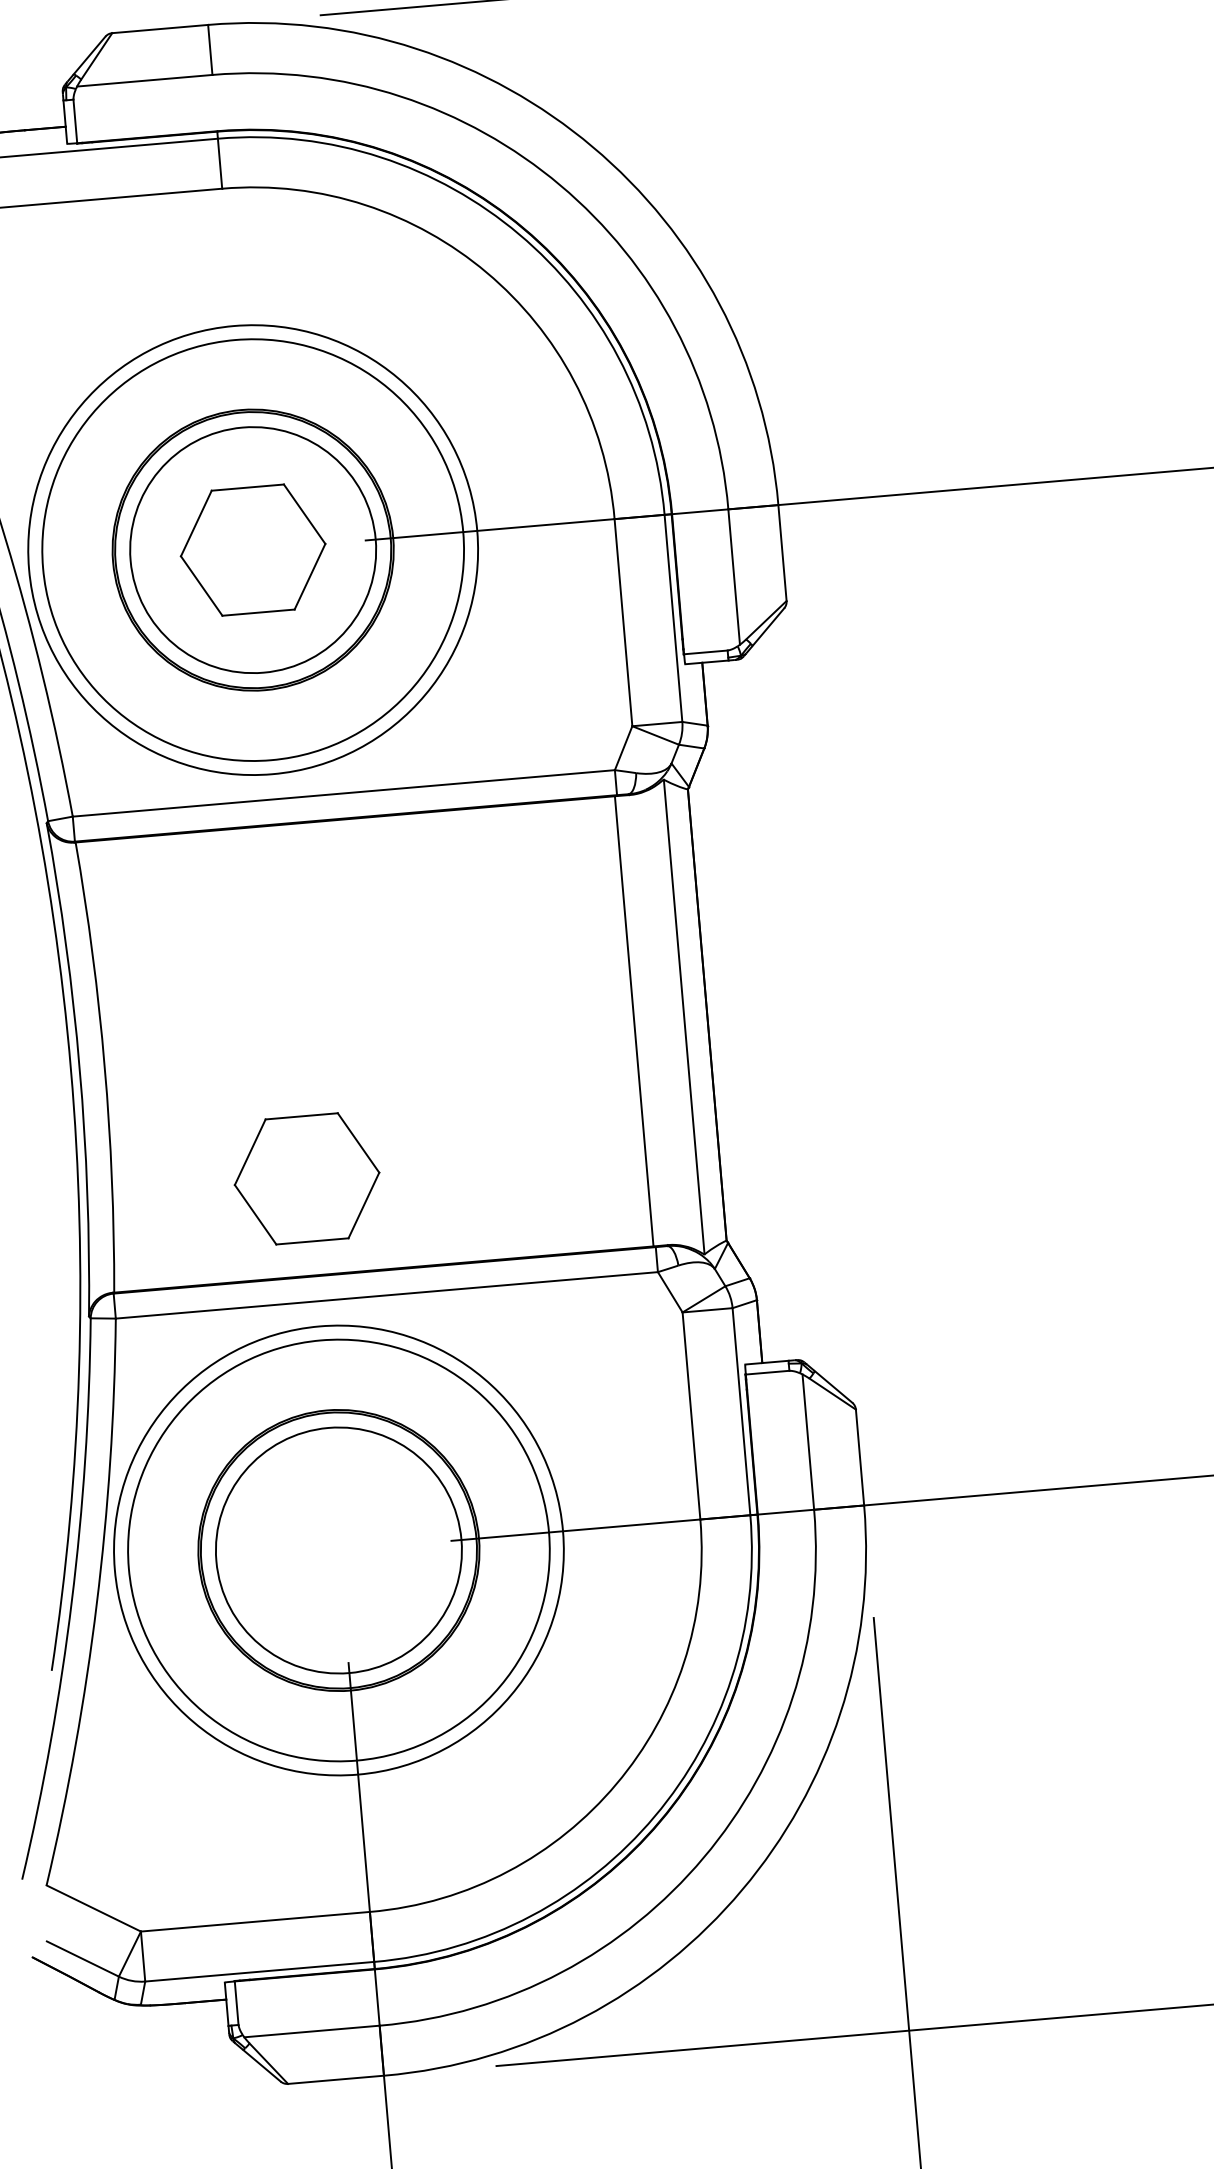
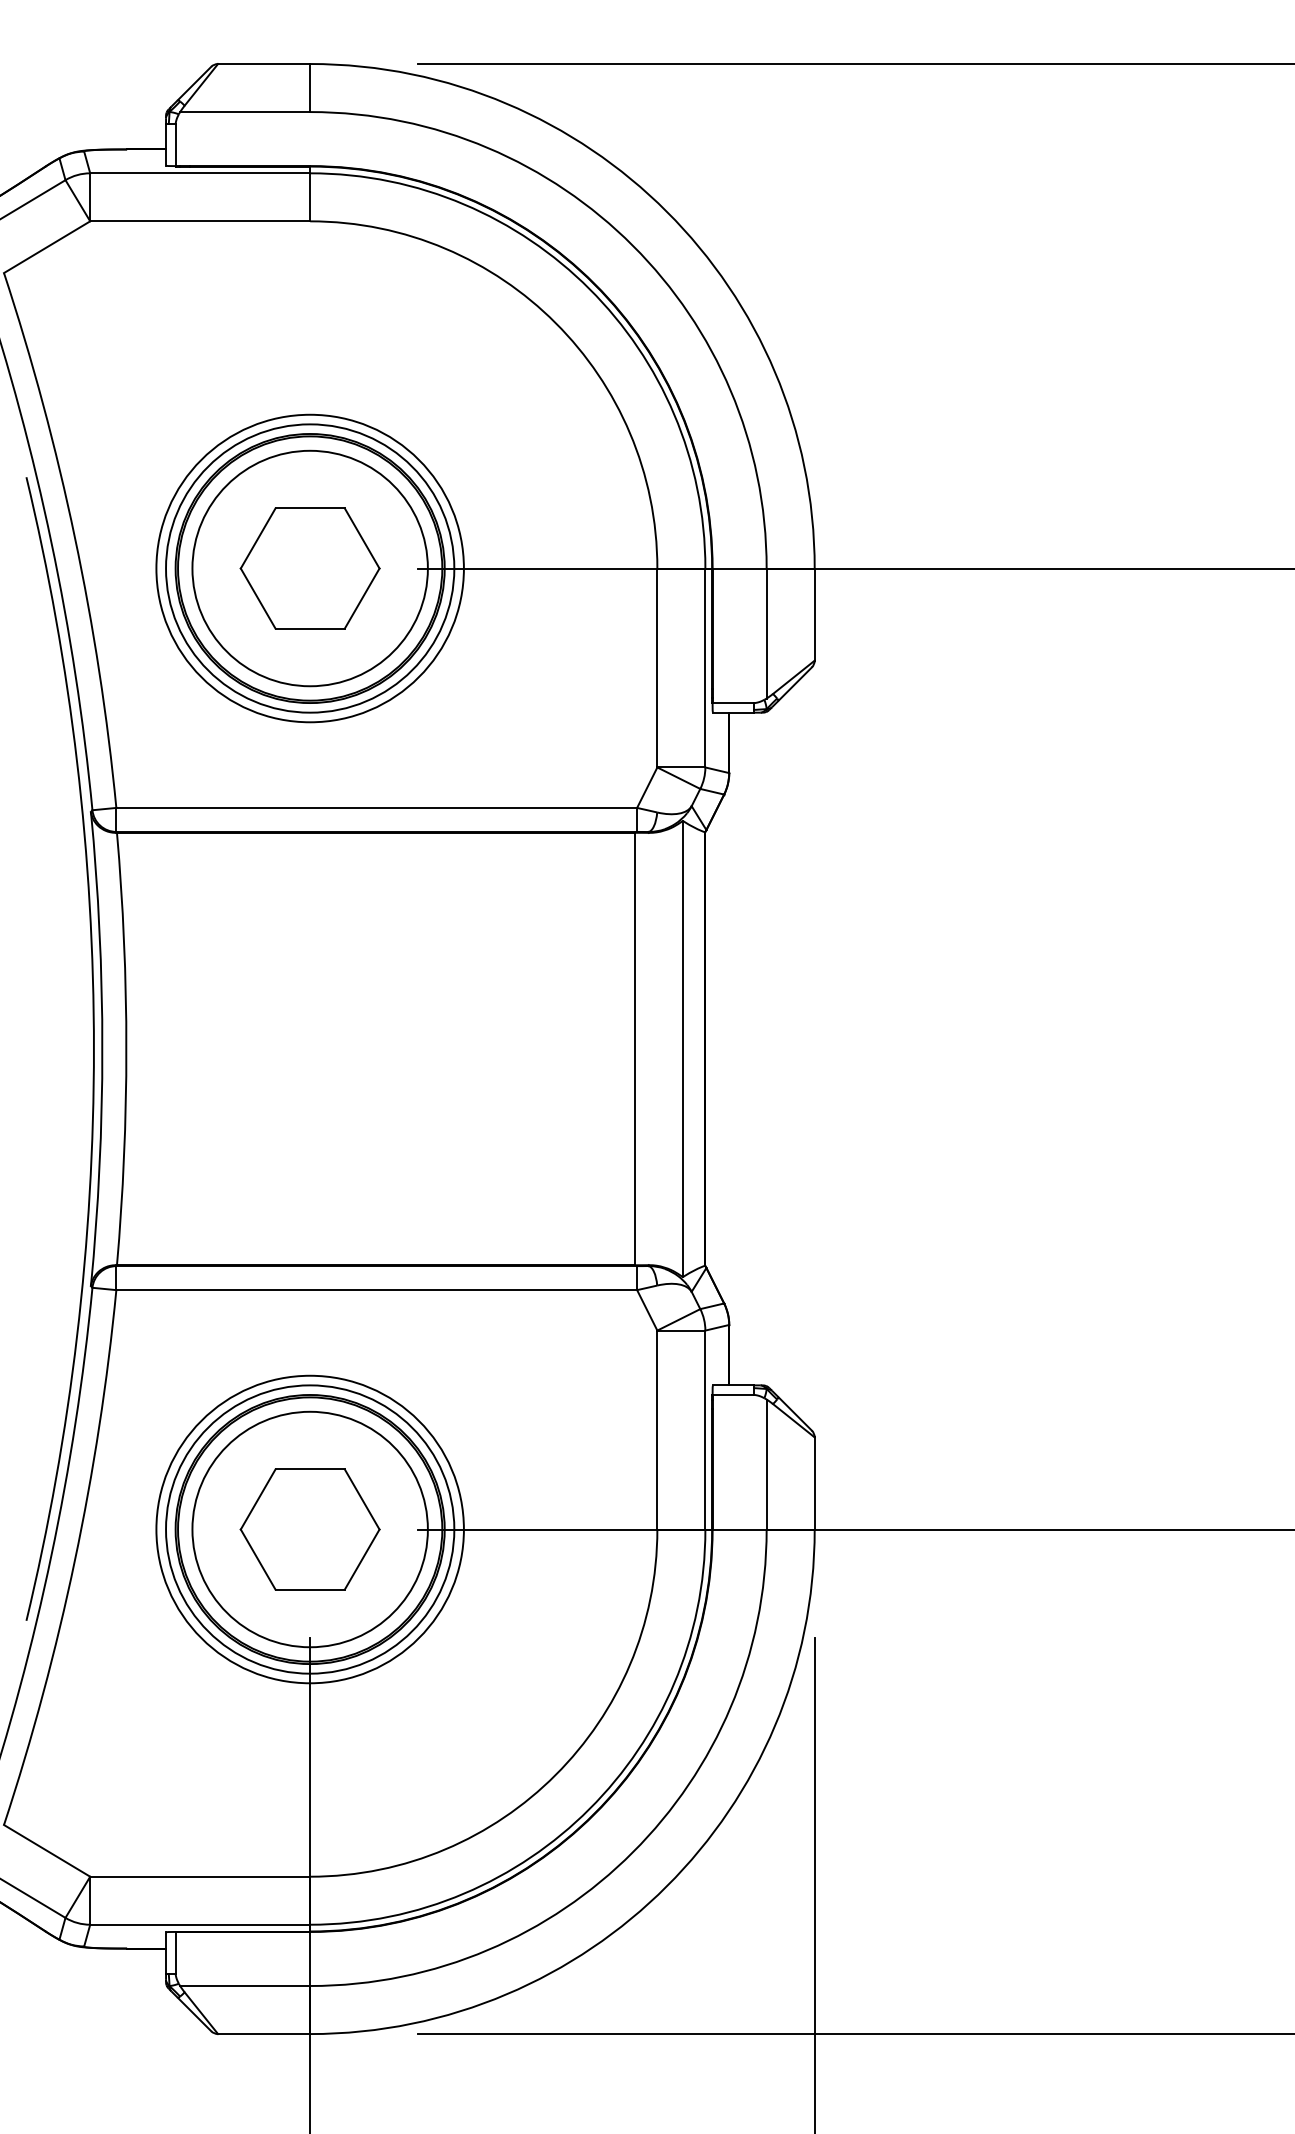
circle: (252, 550) -> (309, 568), size x0.71
circle: (253, 550) -> (310, 568), size x0.71
part: (306, 1178) -> (309, 1529), moved
circle: (338, 1550) -> (309, 1529), size x0.71
circle: (339, 1550) -> (310, 1529), size x0.71

